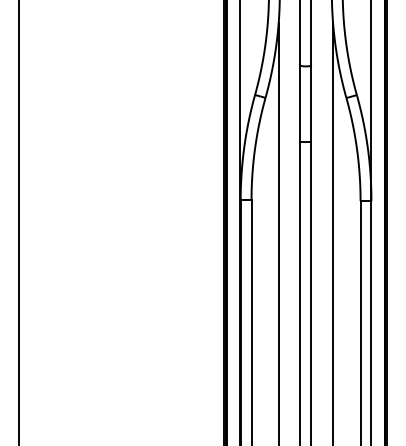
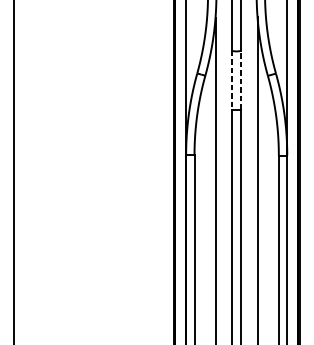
line: (311, 102) -> (240, 79), solid -> dashed
line: (300, 103) -> (232, 80), solid -> dashed

